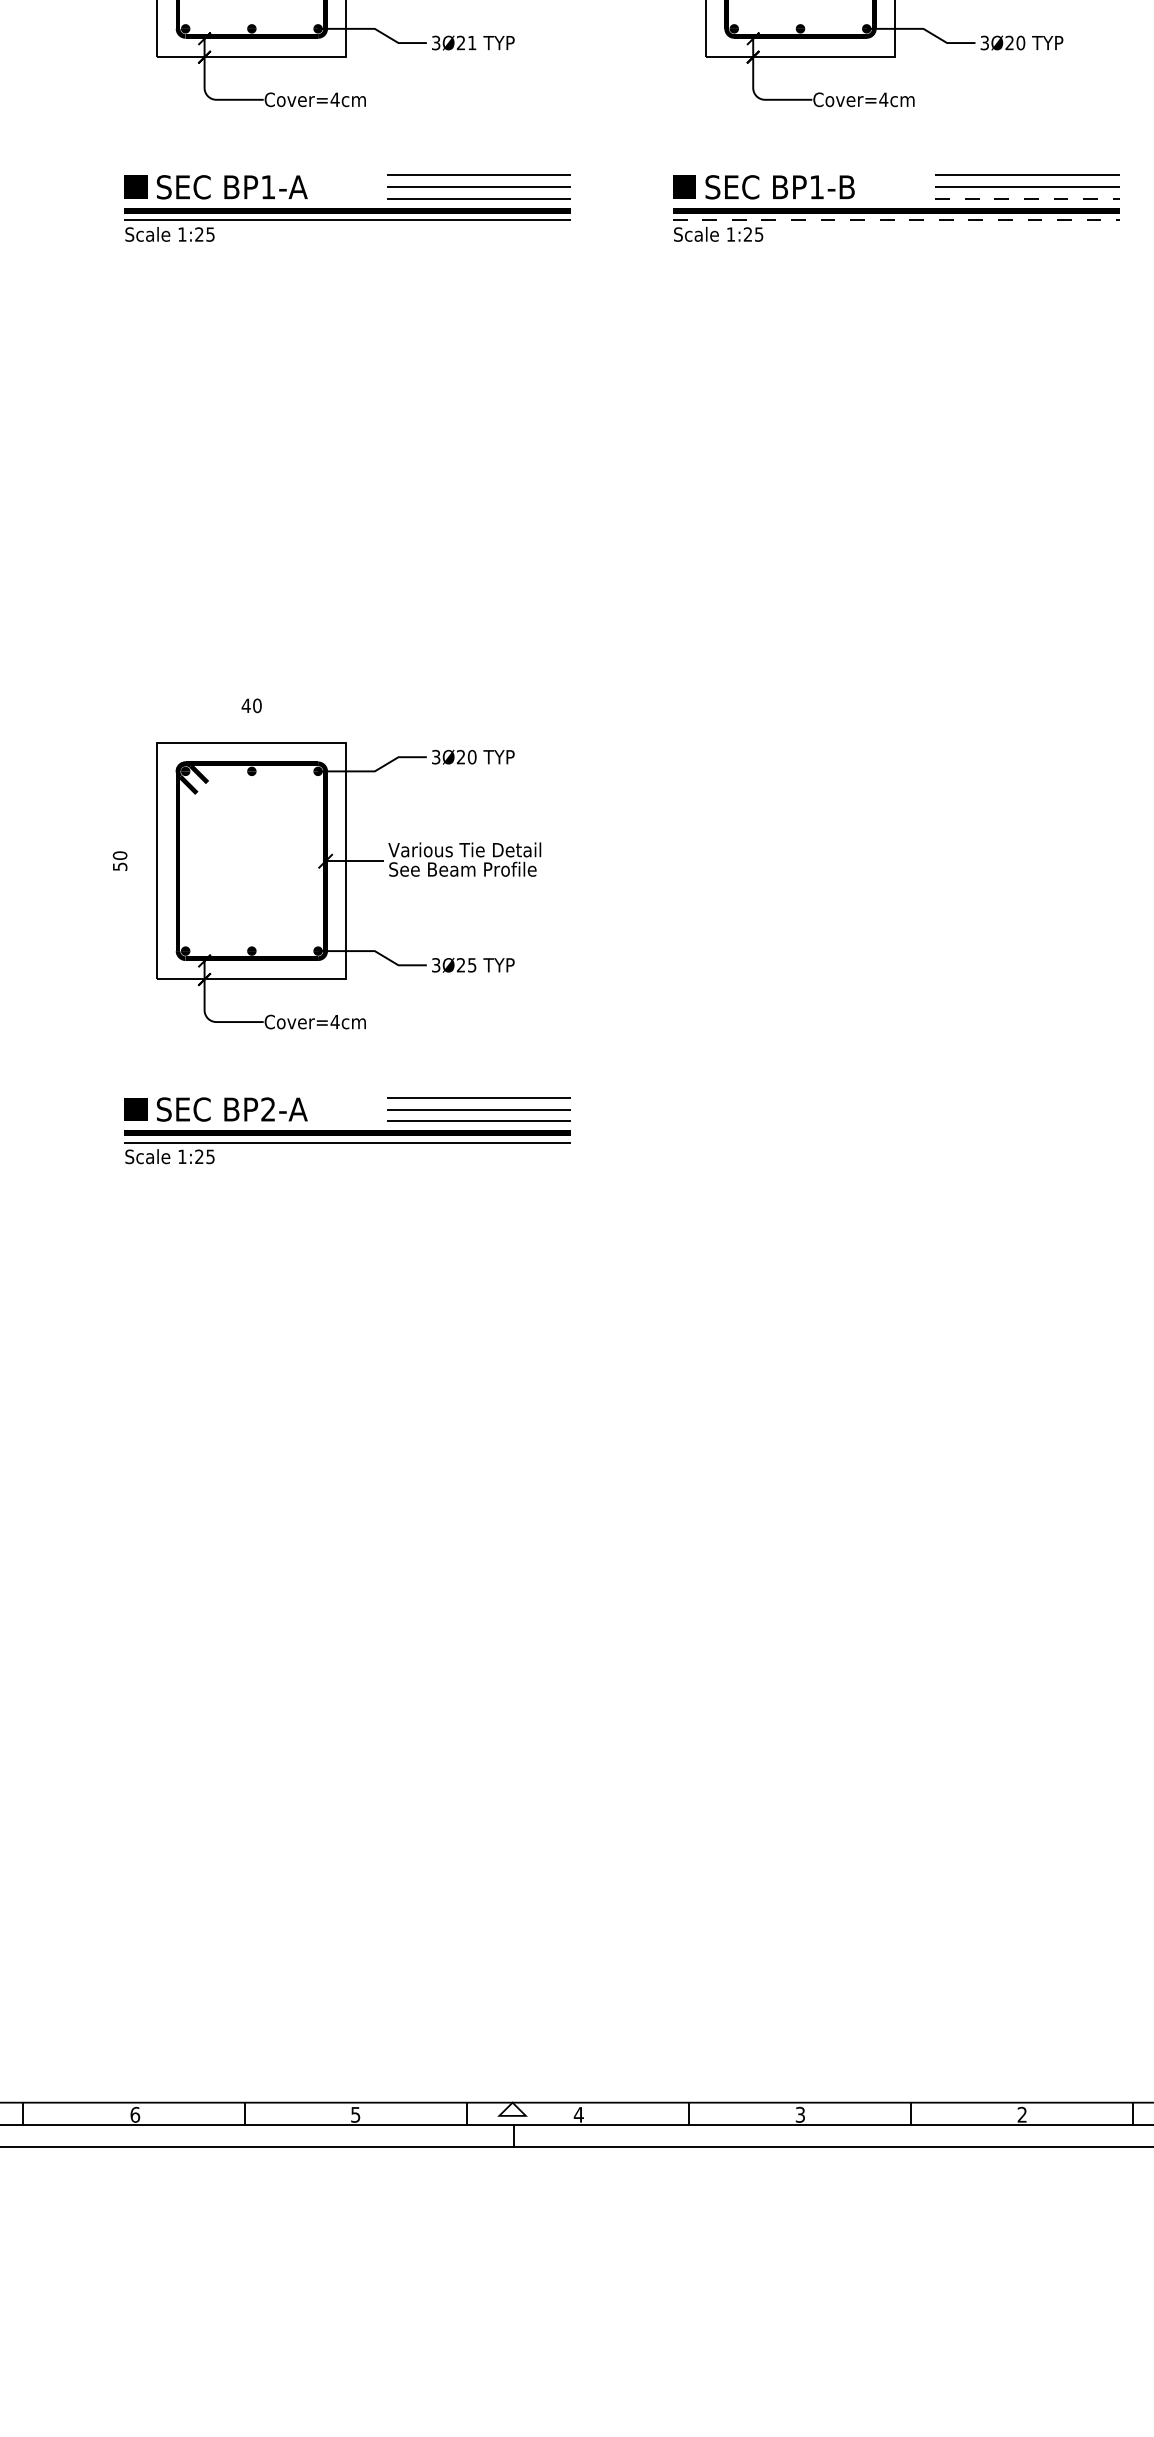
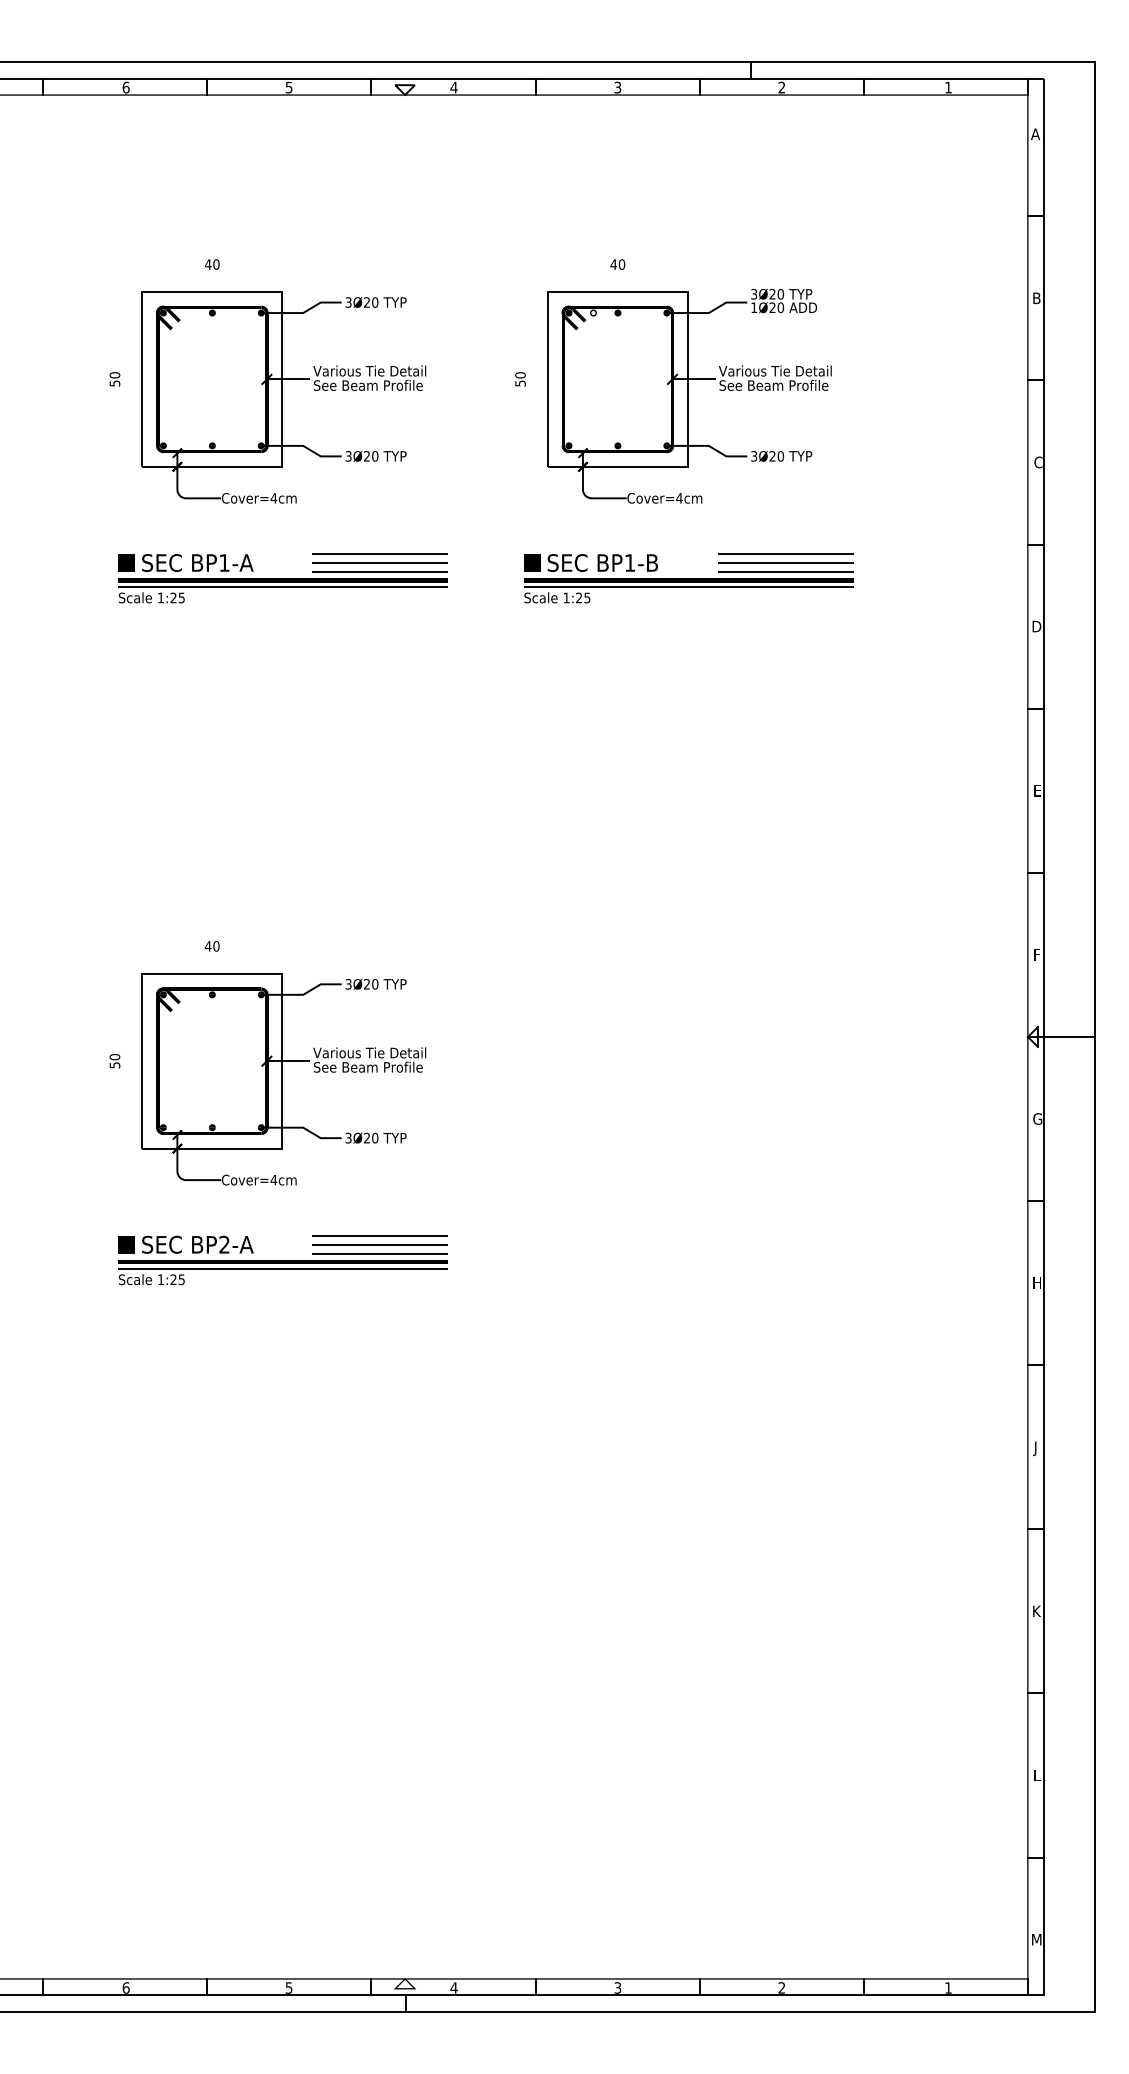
text: (472, 43) -> (375, 456), 3Ø21 -> 3Ø20
line: (1028, 198) -> (786, 571), dashed -> solid
line: (897, 220) -> (689, 587), dashed -> solid
text: (472, 964) -> (375, 1137), 3Ø25 -> 3Ø20

